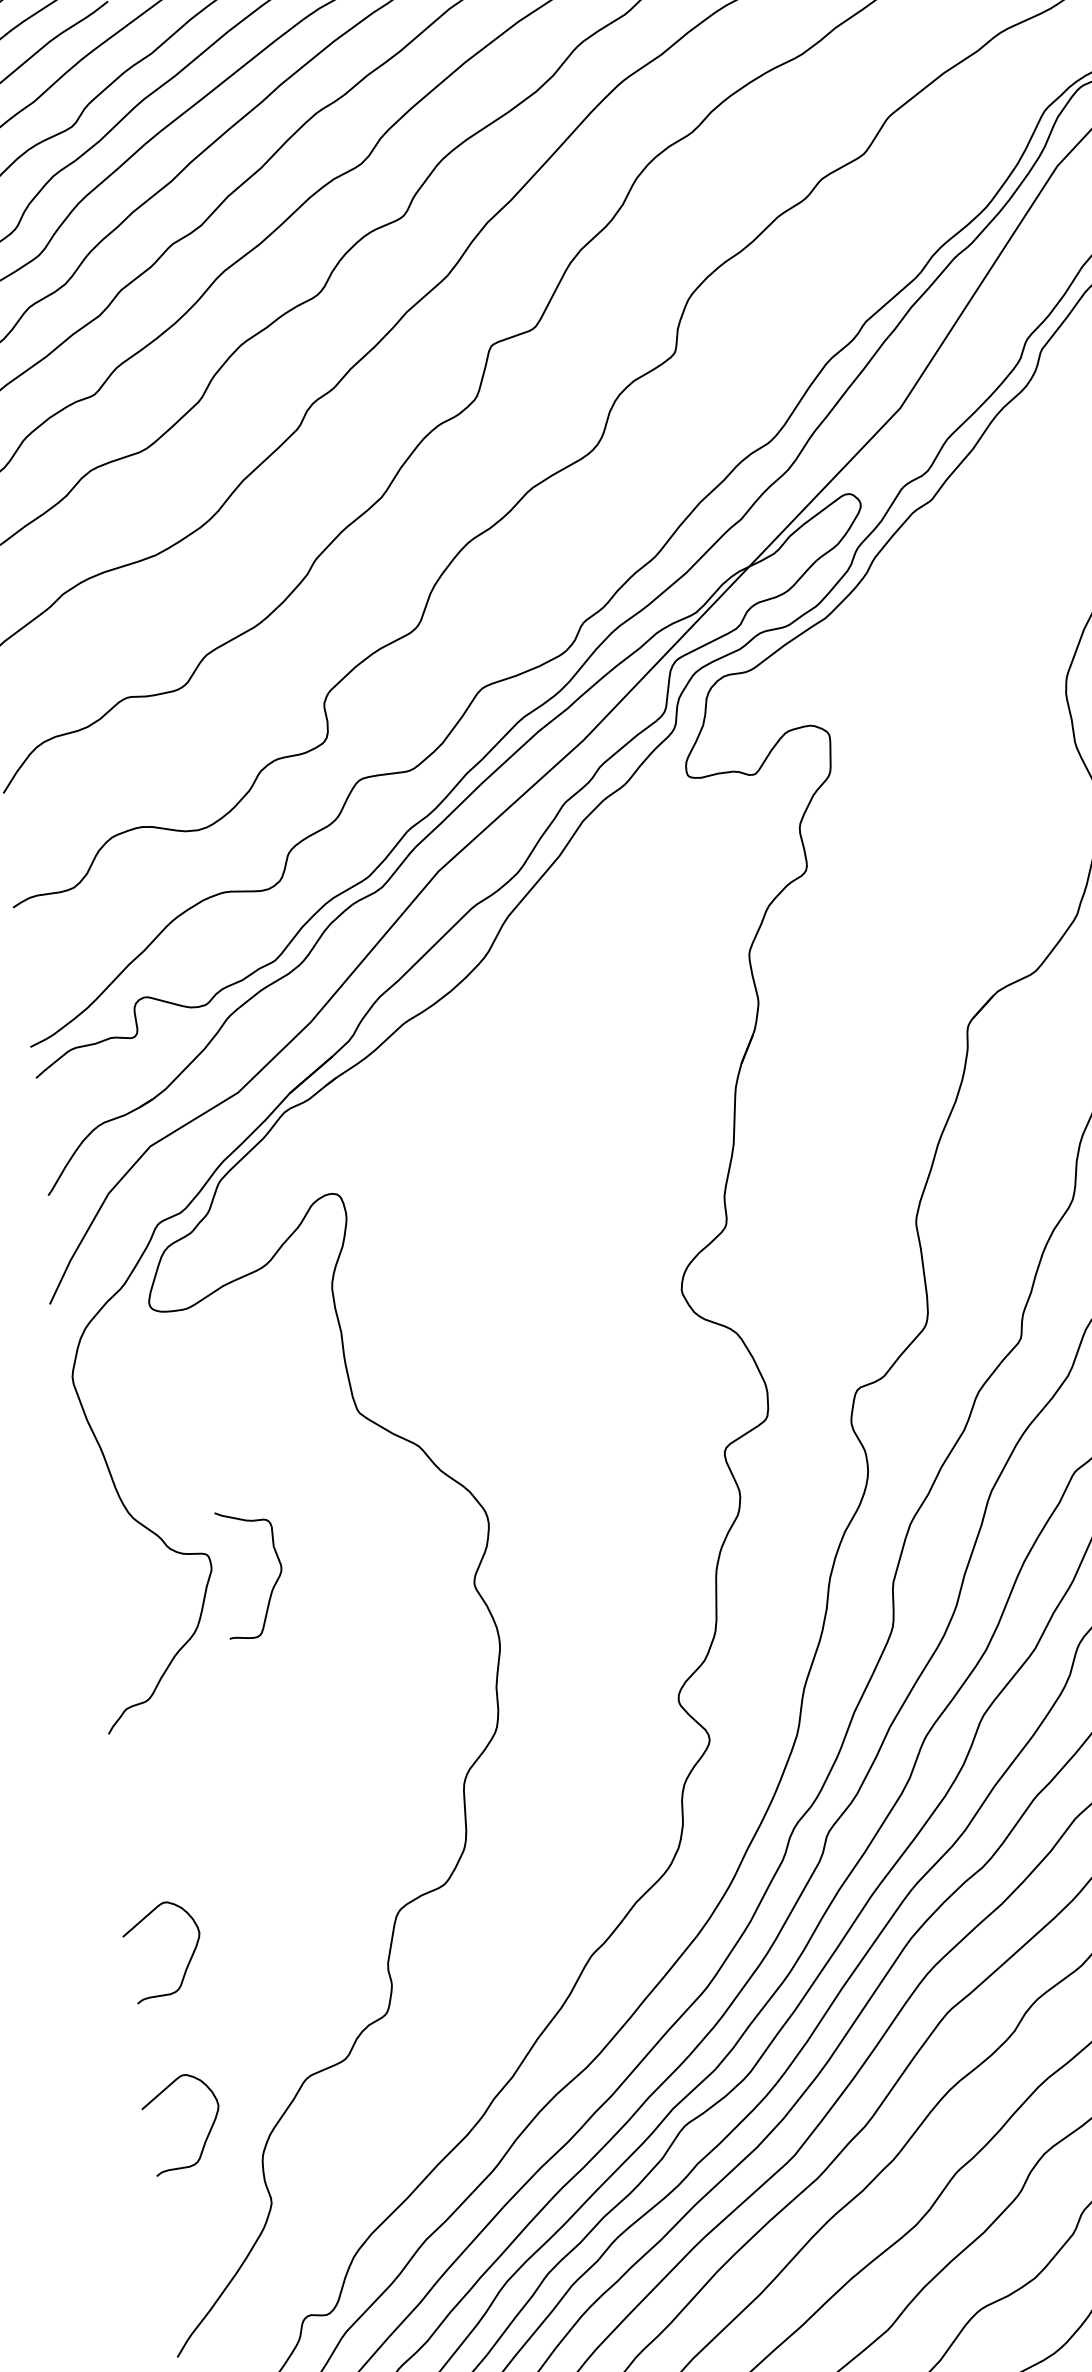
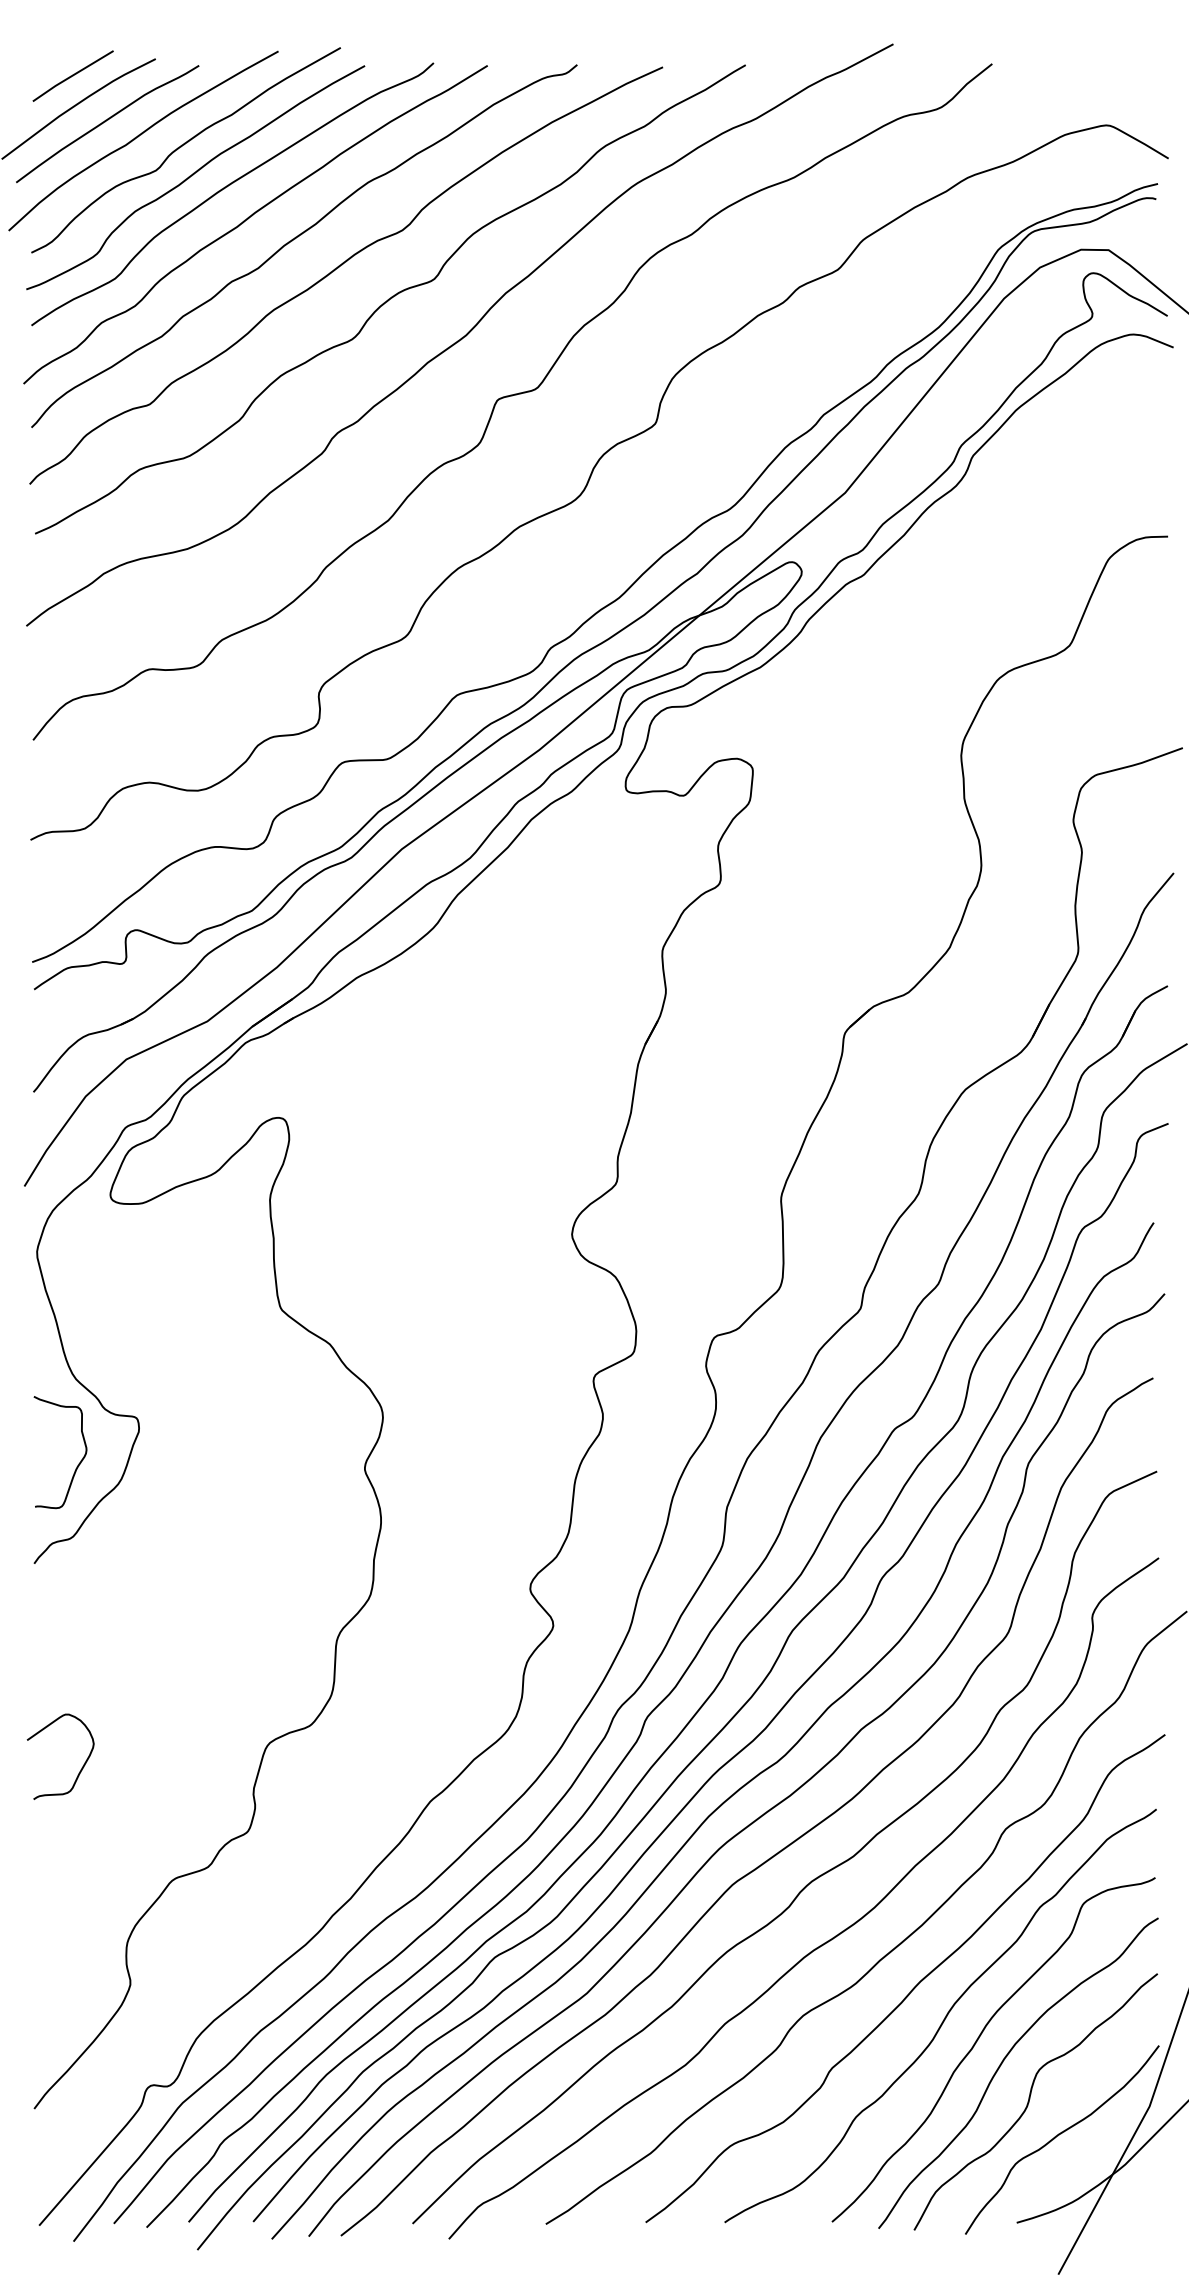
curve: (273, 1583) -> (78, 1463), moved
curve: (207, 2133) -> (81, 1918), removed

